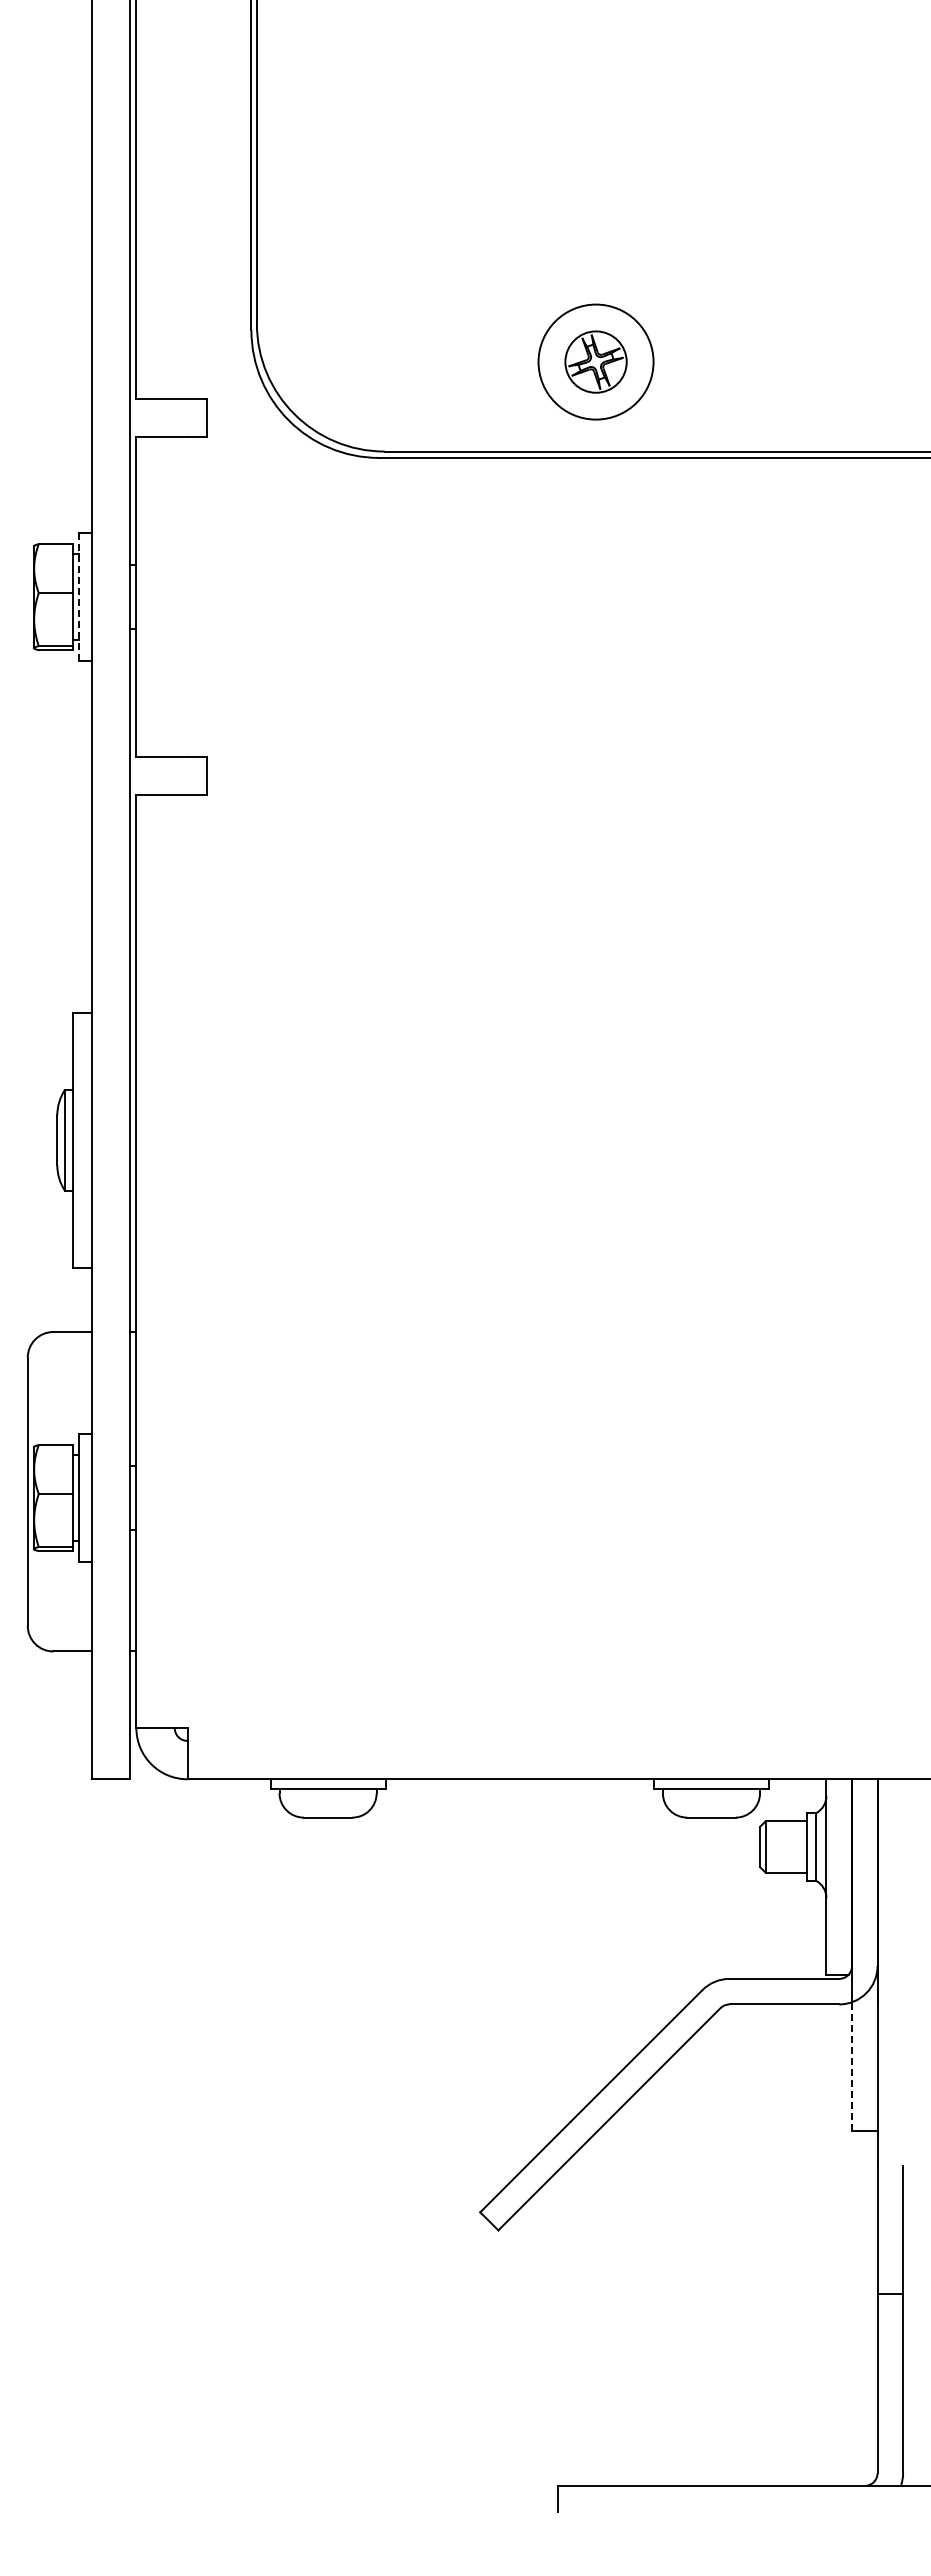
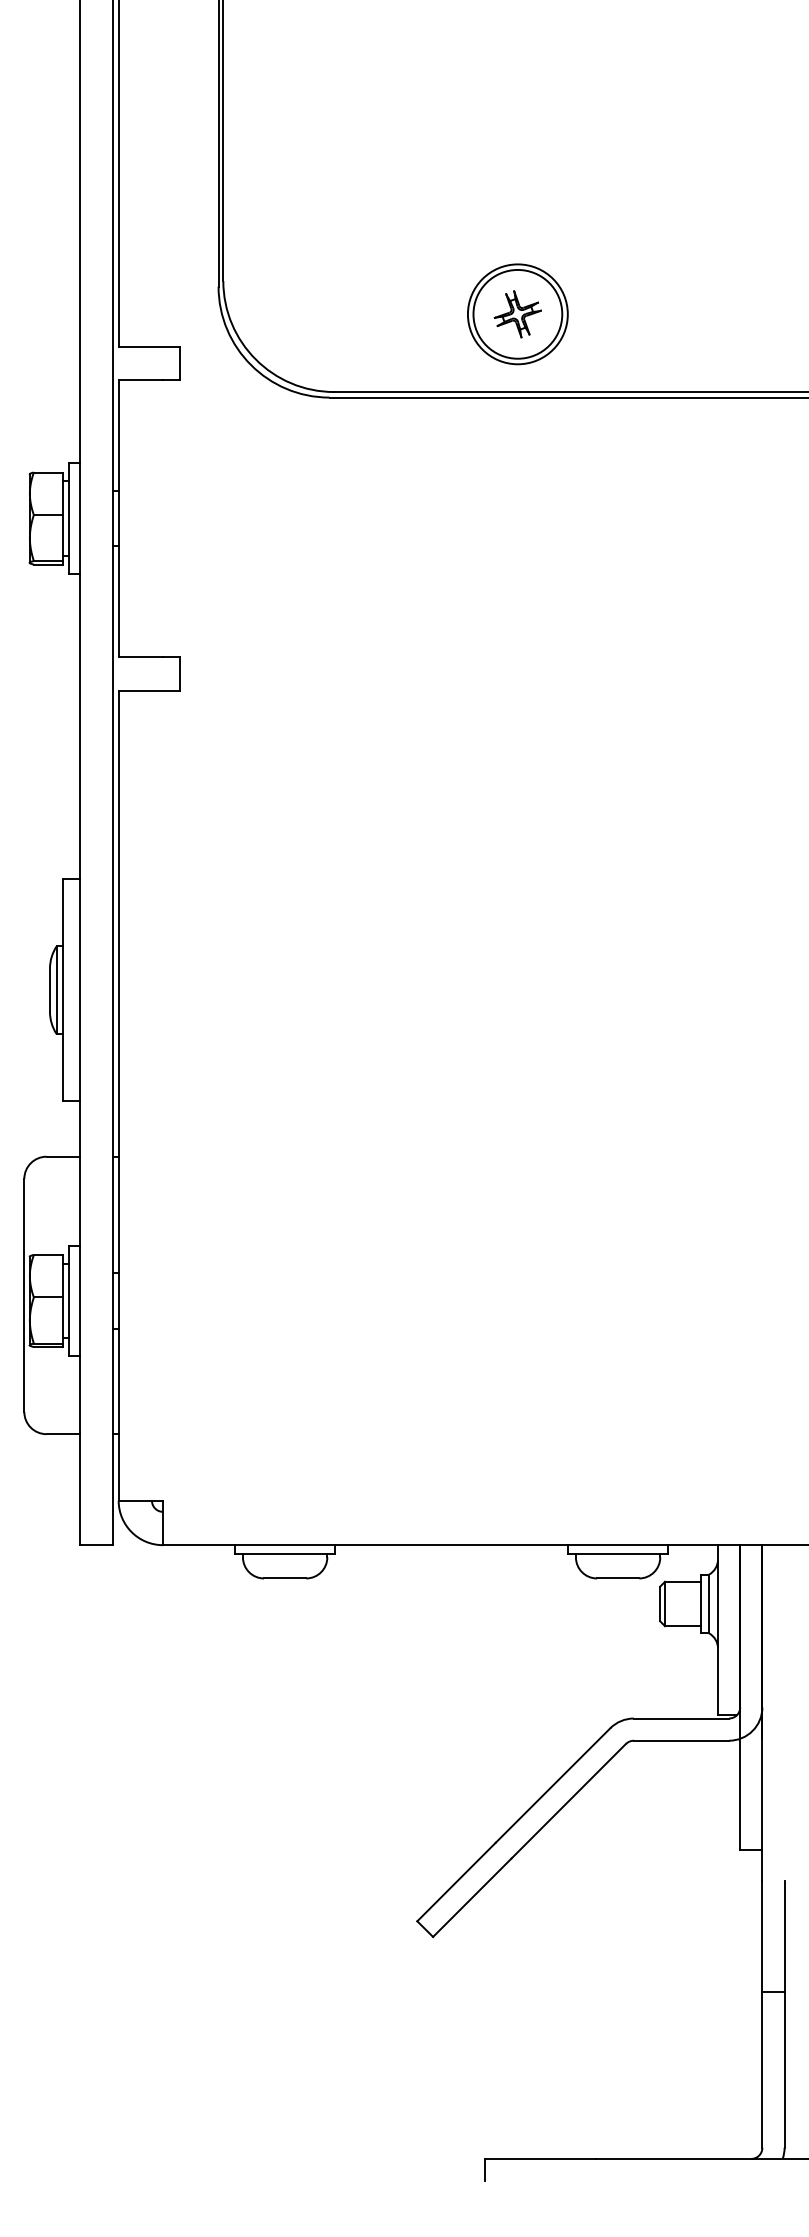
circle: (595, 361) -> (517, 313), size x1.67
line: (78, 597) -> (68, 518), dashed -> solid
line: (852, 2066) -> (740, 1794), dashed -> solid

